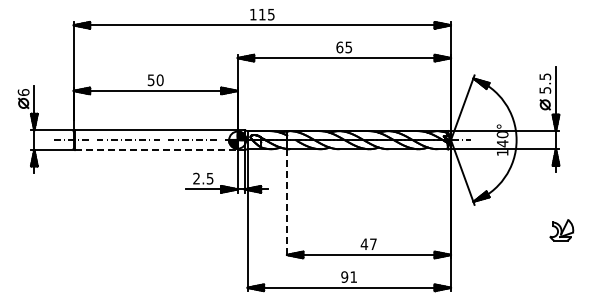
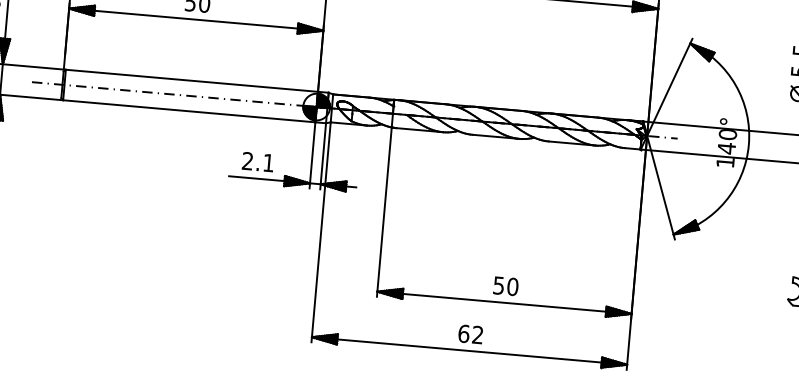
line: (156, 150) -> (189, 112), dashed -> solid
text: (209, 178) -> (267, 162), 2.5 -> 2.1
line: (286, 203) -> (383, 211), dashed -> solid
text: (368, 244) -> (505, 286), 47 -> 50
text: (348, 276) -> (469, 333), 91 -> 62

